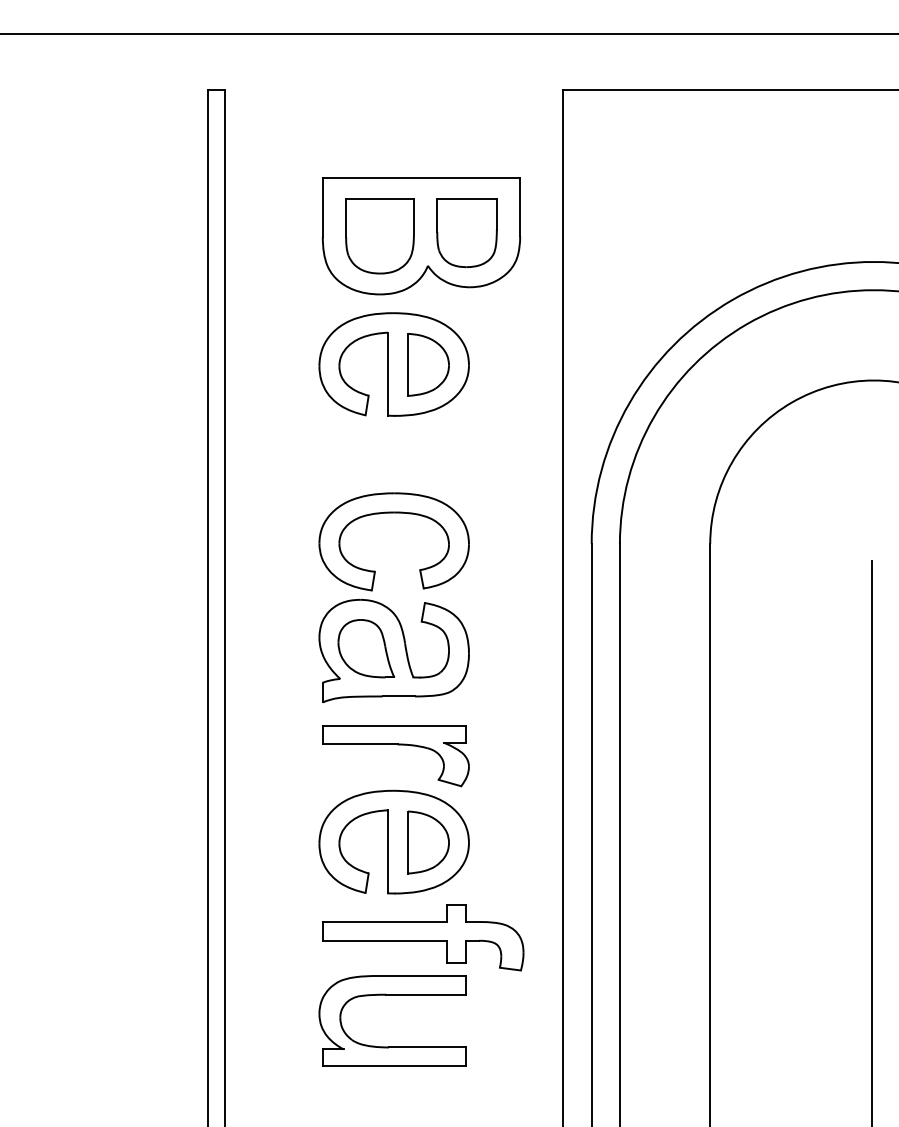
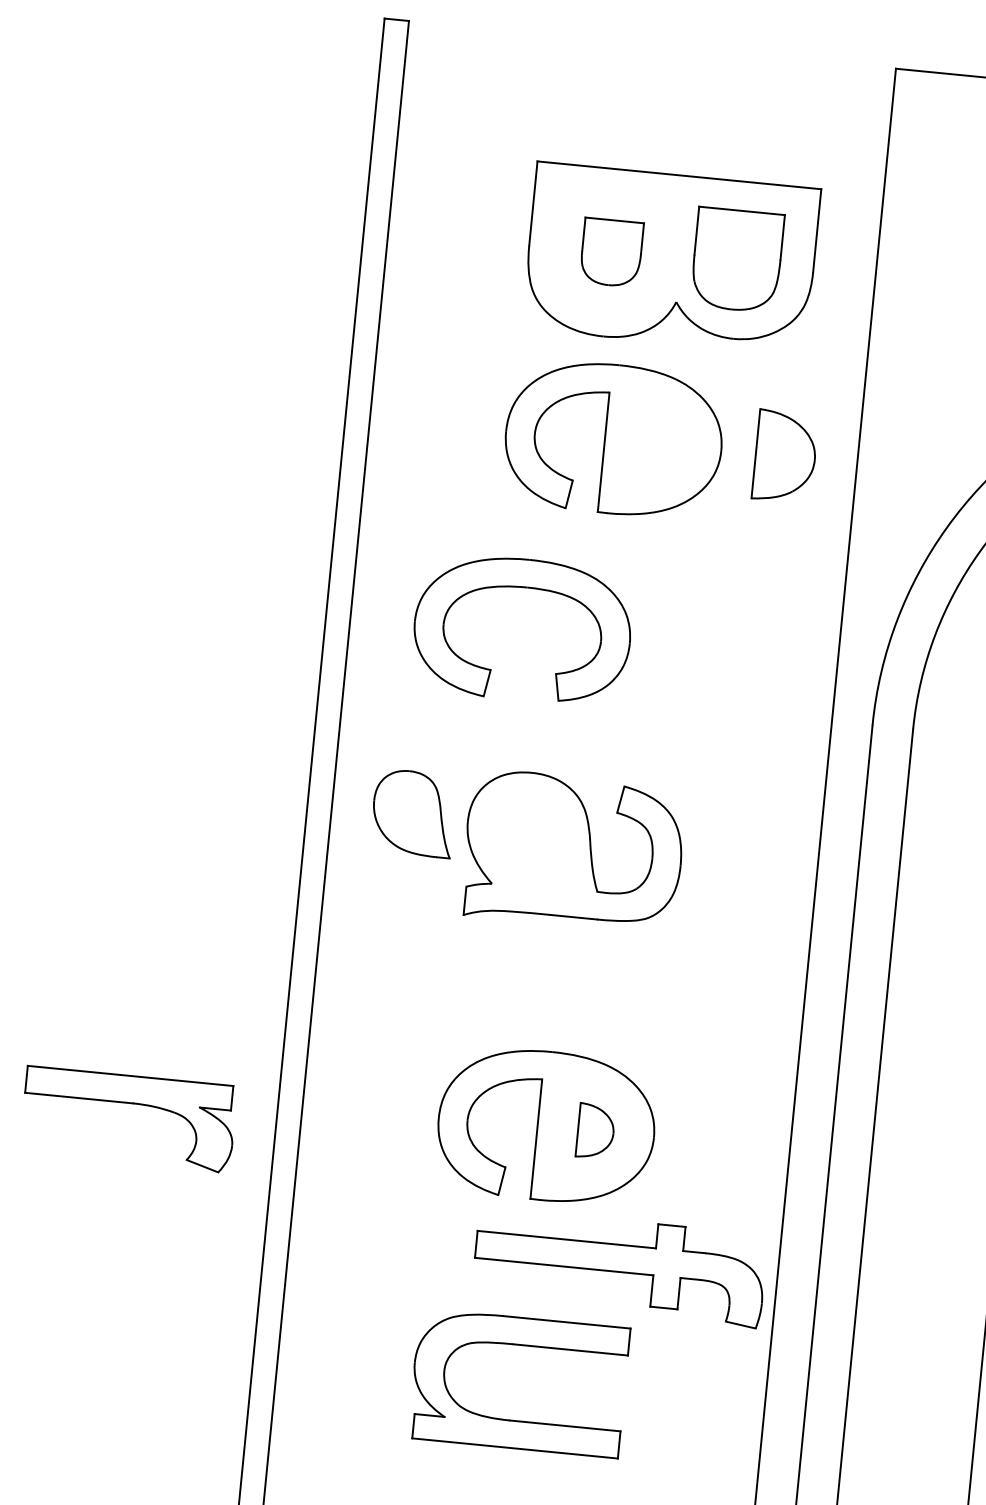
part: (379, 236) -> (610, 253), size x0.6
part: (428, 364) -> (785, 456), moved
part: (393, 513) -> (525, 588), moved
part: (365, 648) -> (412, 812), moved
part: (397, 745) -> (132, 1104), moved
part: (428, 842) -> (595, 1131), size x0.6
part: (423, 937) -> (620, 1267), moved

